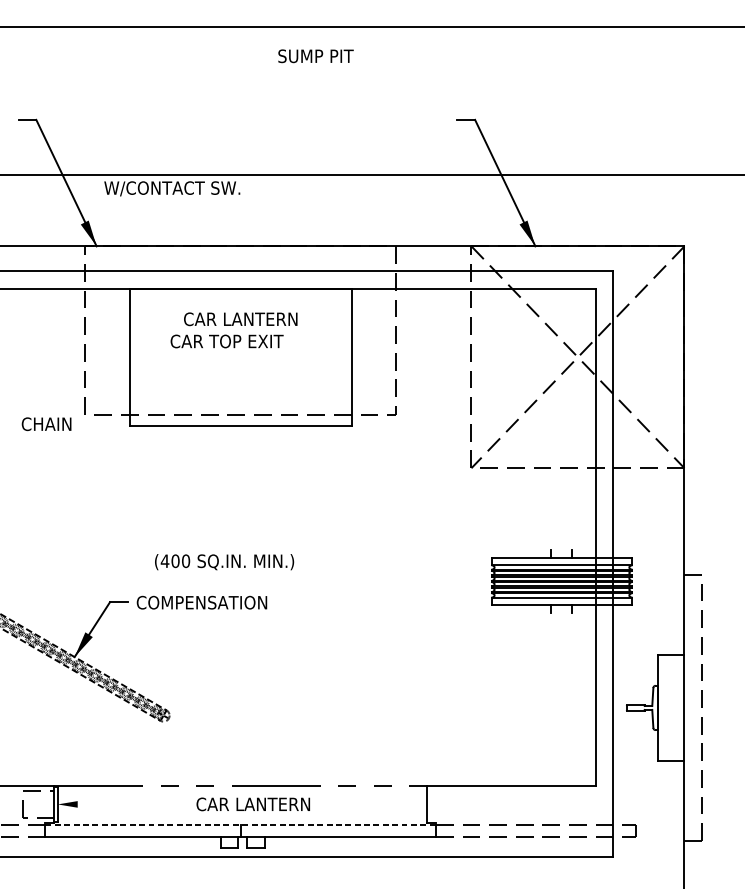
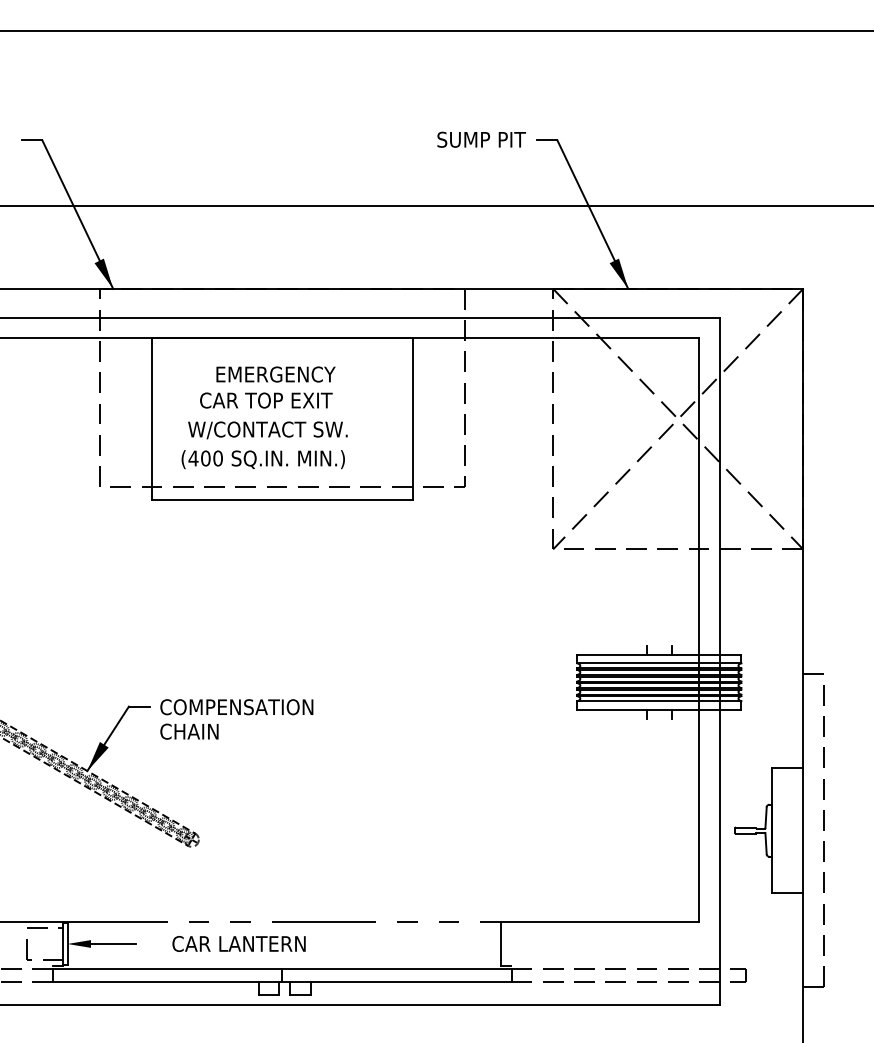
text: (315, 56) -> (481, 139), moved
text: (171, 188) -> (267, 430), moved
text: (240, 319) -> (281, 374), CAR LANTERN -> EMERGENCY
text: (46, 424) -> (189, 731), moved
text: (223, 562) -> (262, 459), moved
line: (96, 804) -> (113, 943), added
text: (252, 804) -> (238, 943), moved
line: (240, 825) -> (282, 968), dashed -> solid

